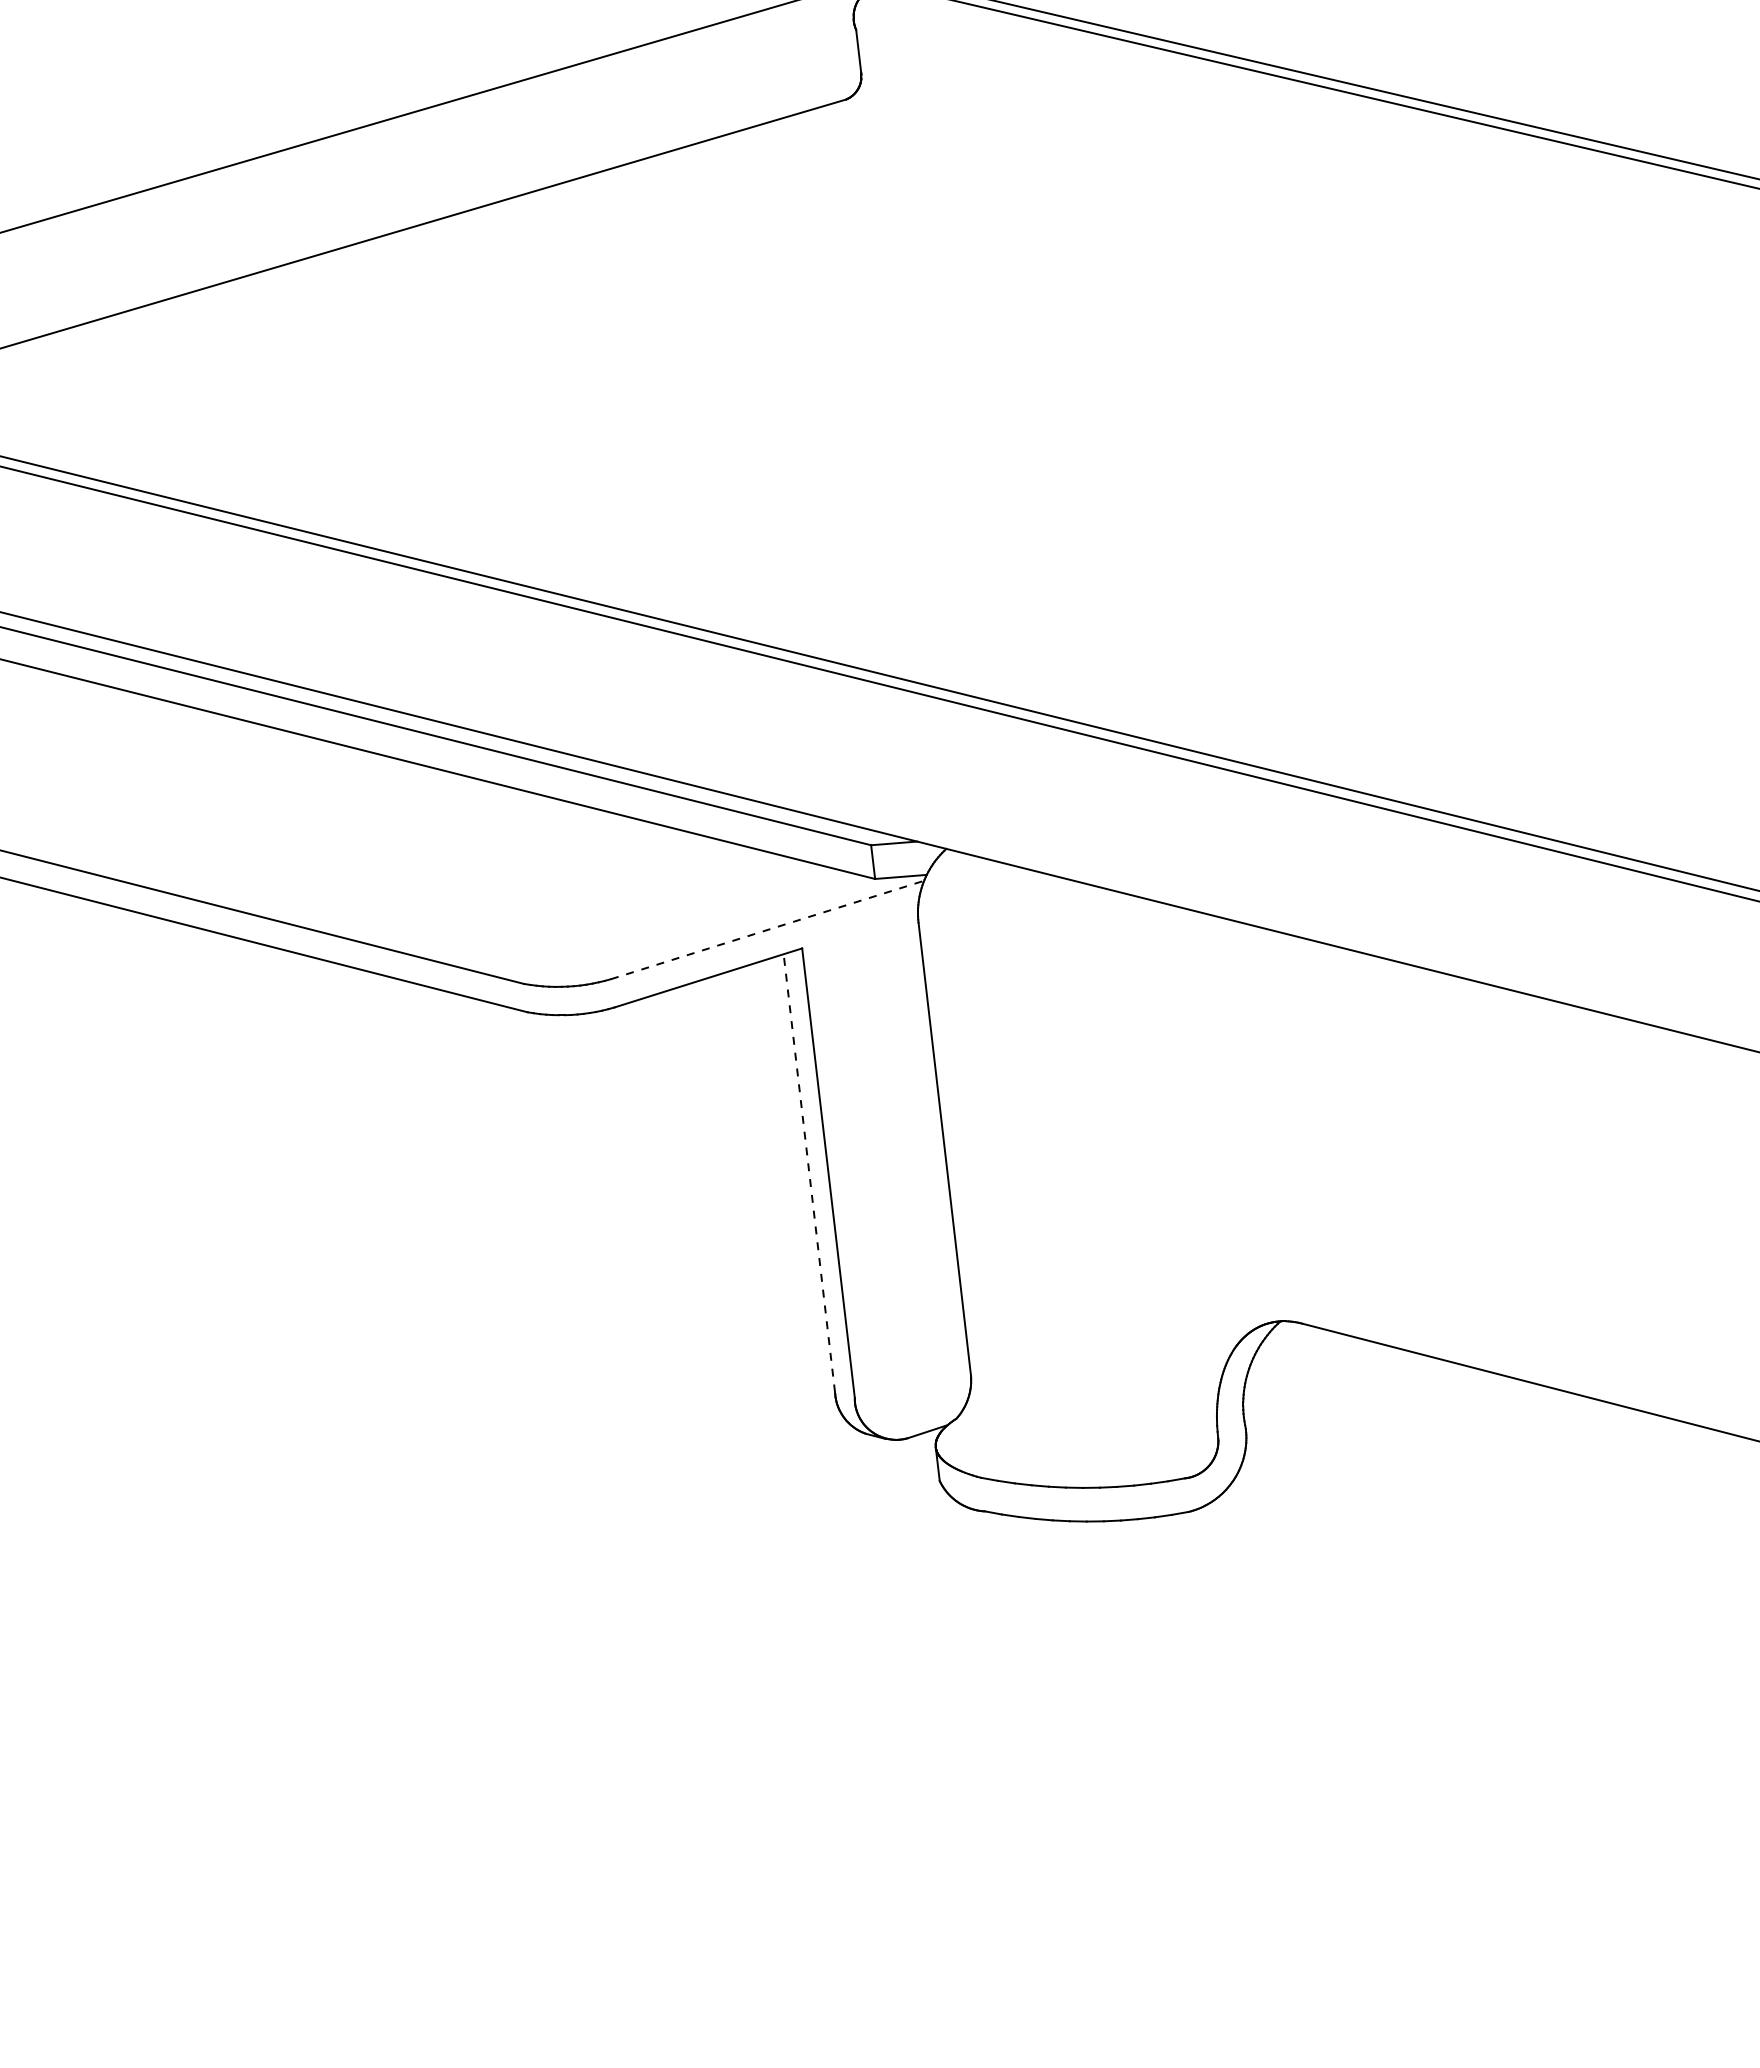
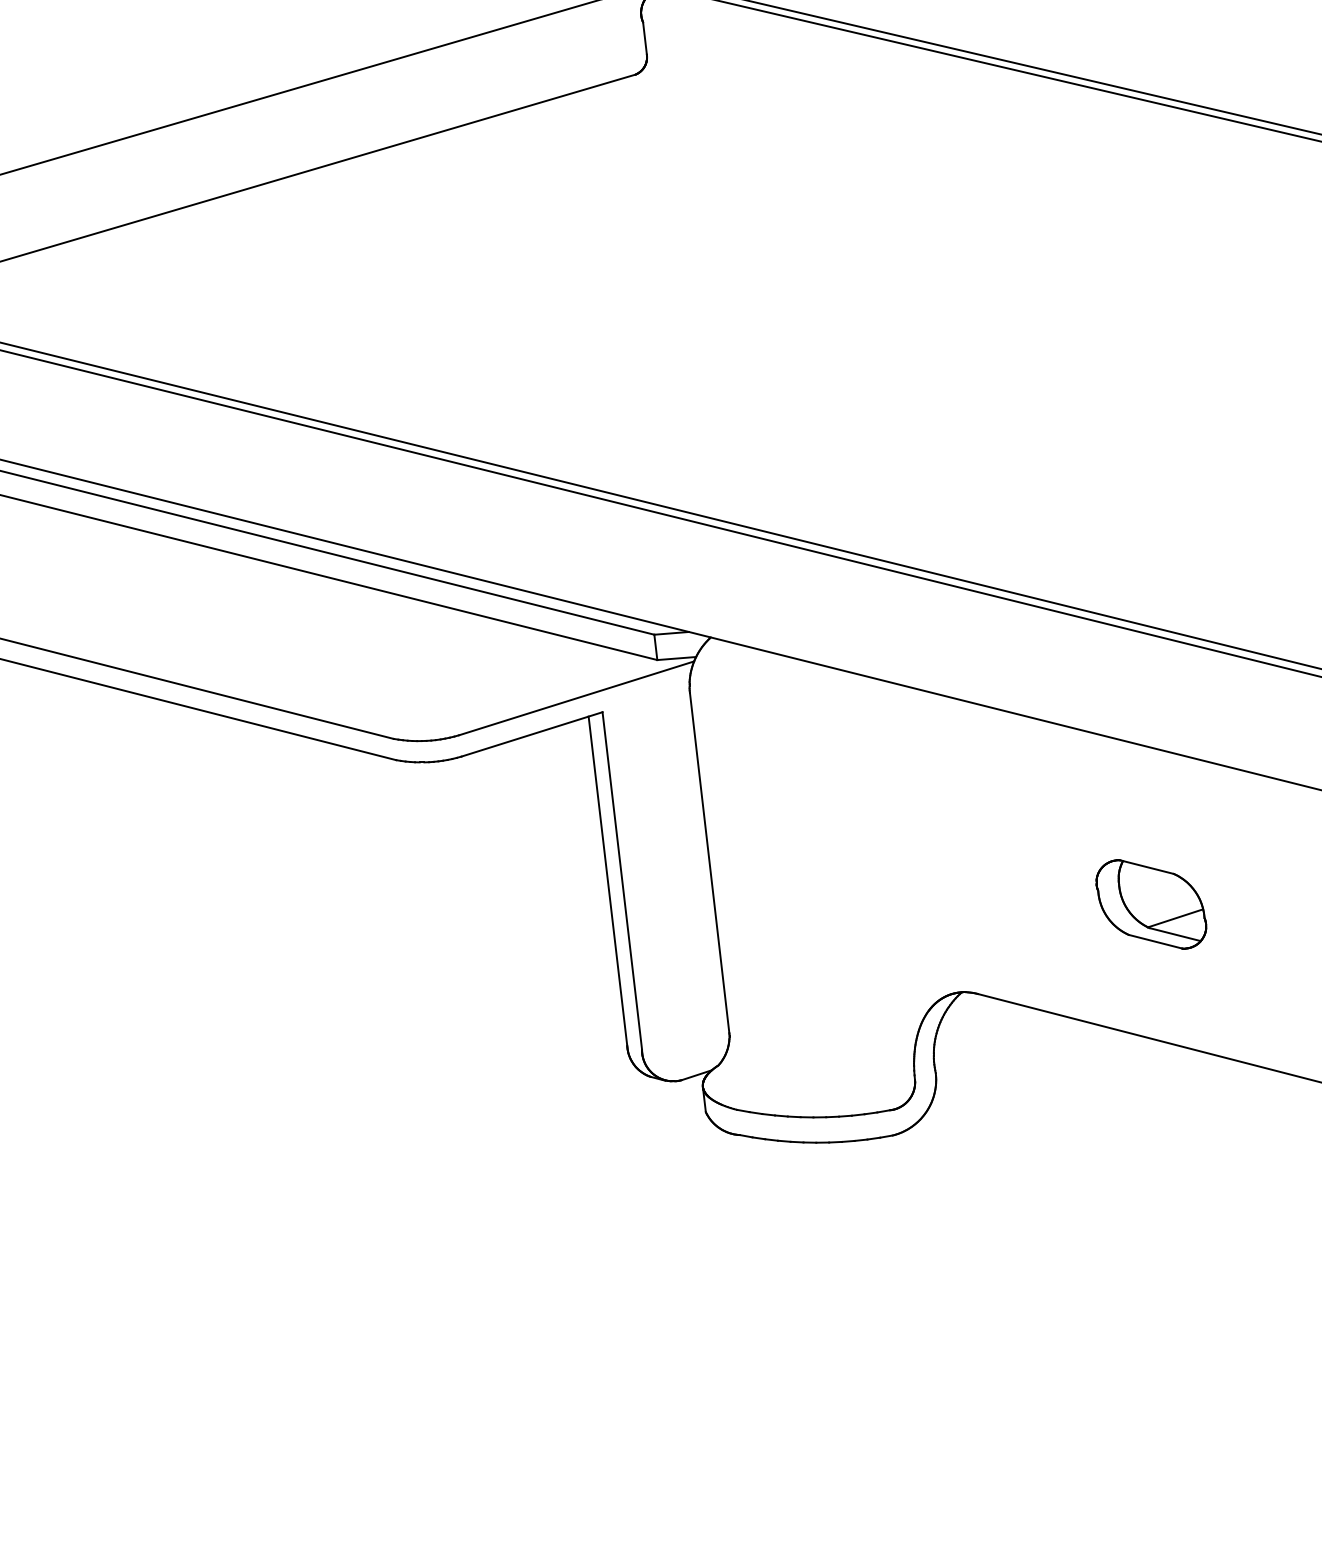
line: (768, 929) -> (577, 698), dashed -> solid
line: (809, 1173) -> (608, 881), dashed -> solid
part: (1532, 1204) -> (1151, 904), added

